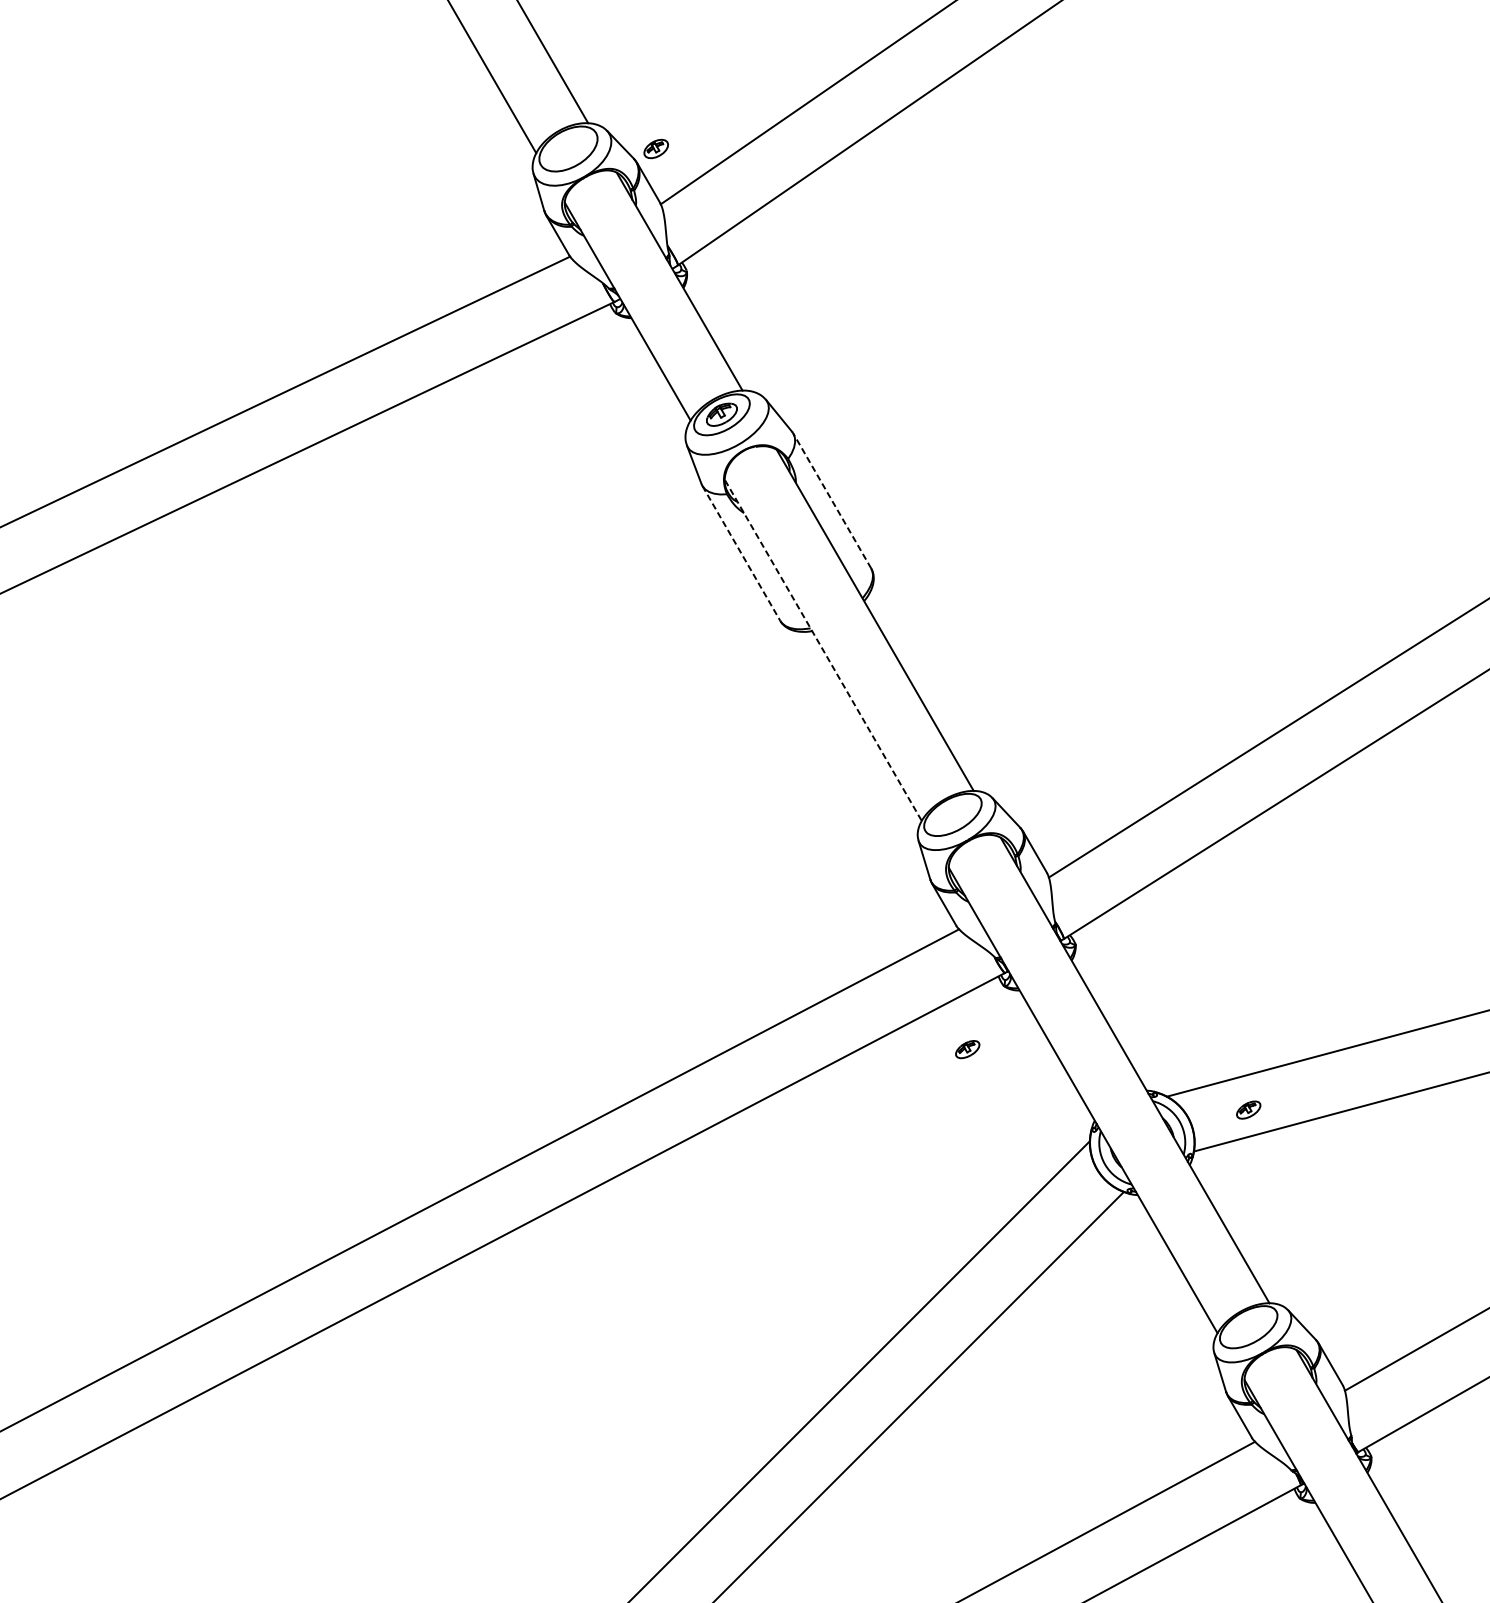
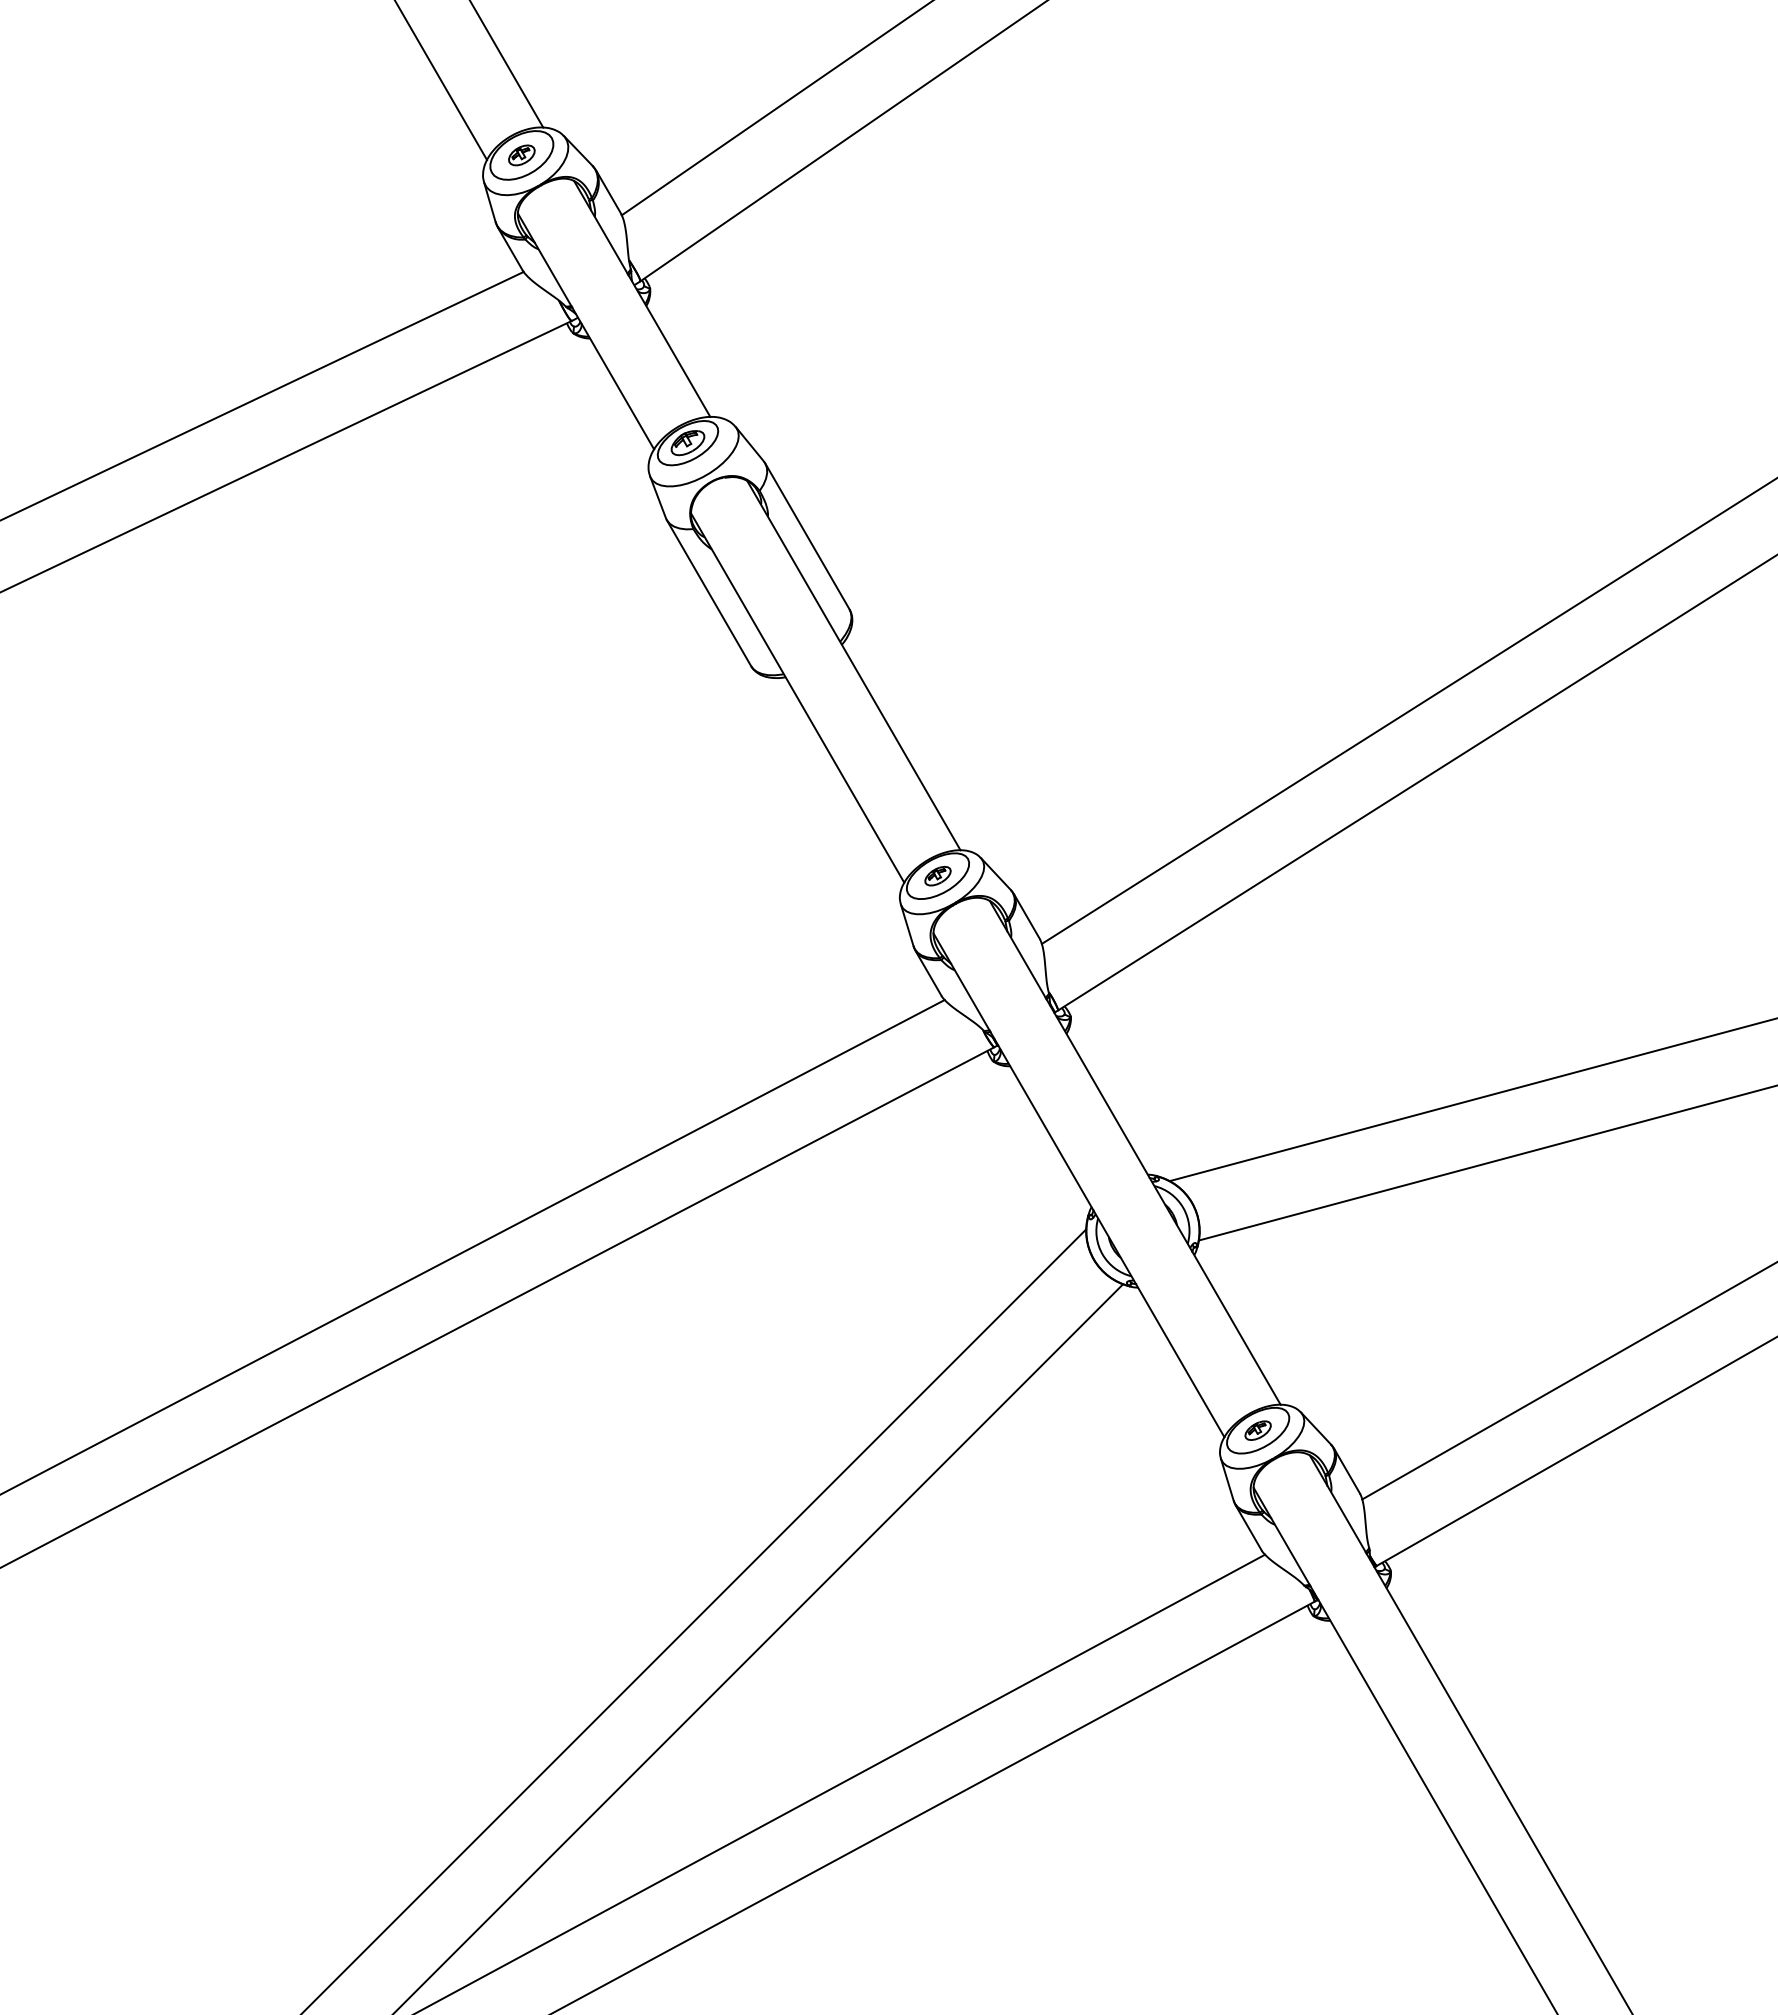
part: (655, 149) -> (521, 155), moved
line: (832, 500) -> (807, 535), dashed -> solid
line: (741, 553) -> (709, 593), dashed -> solid
line: (823, 650) -> (797, 698), dashed -> solid
part: (967, 1048) -> (937, 875), moved
part: (1248, 1109) -> (1257, 1430), moved

